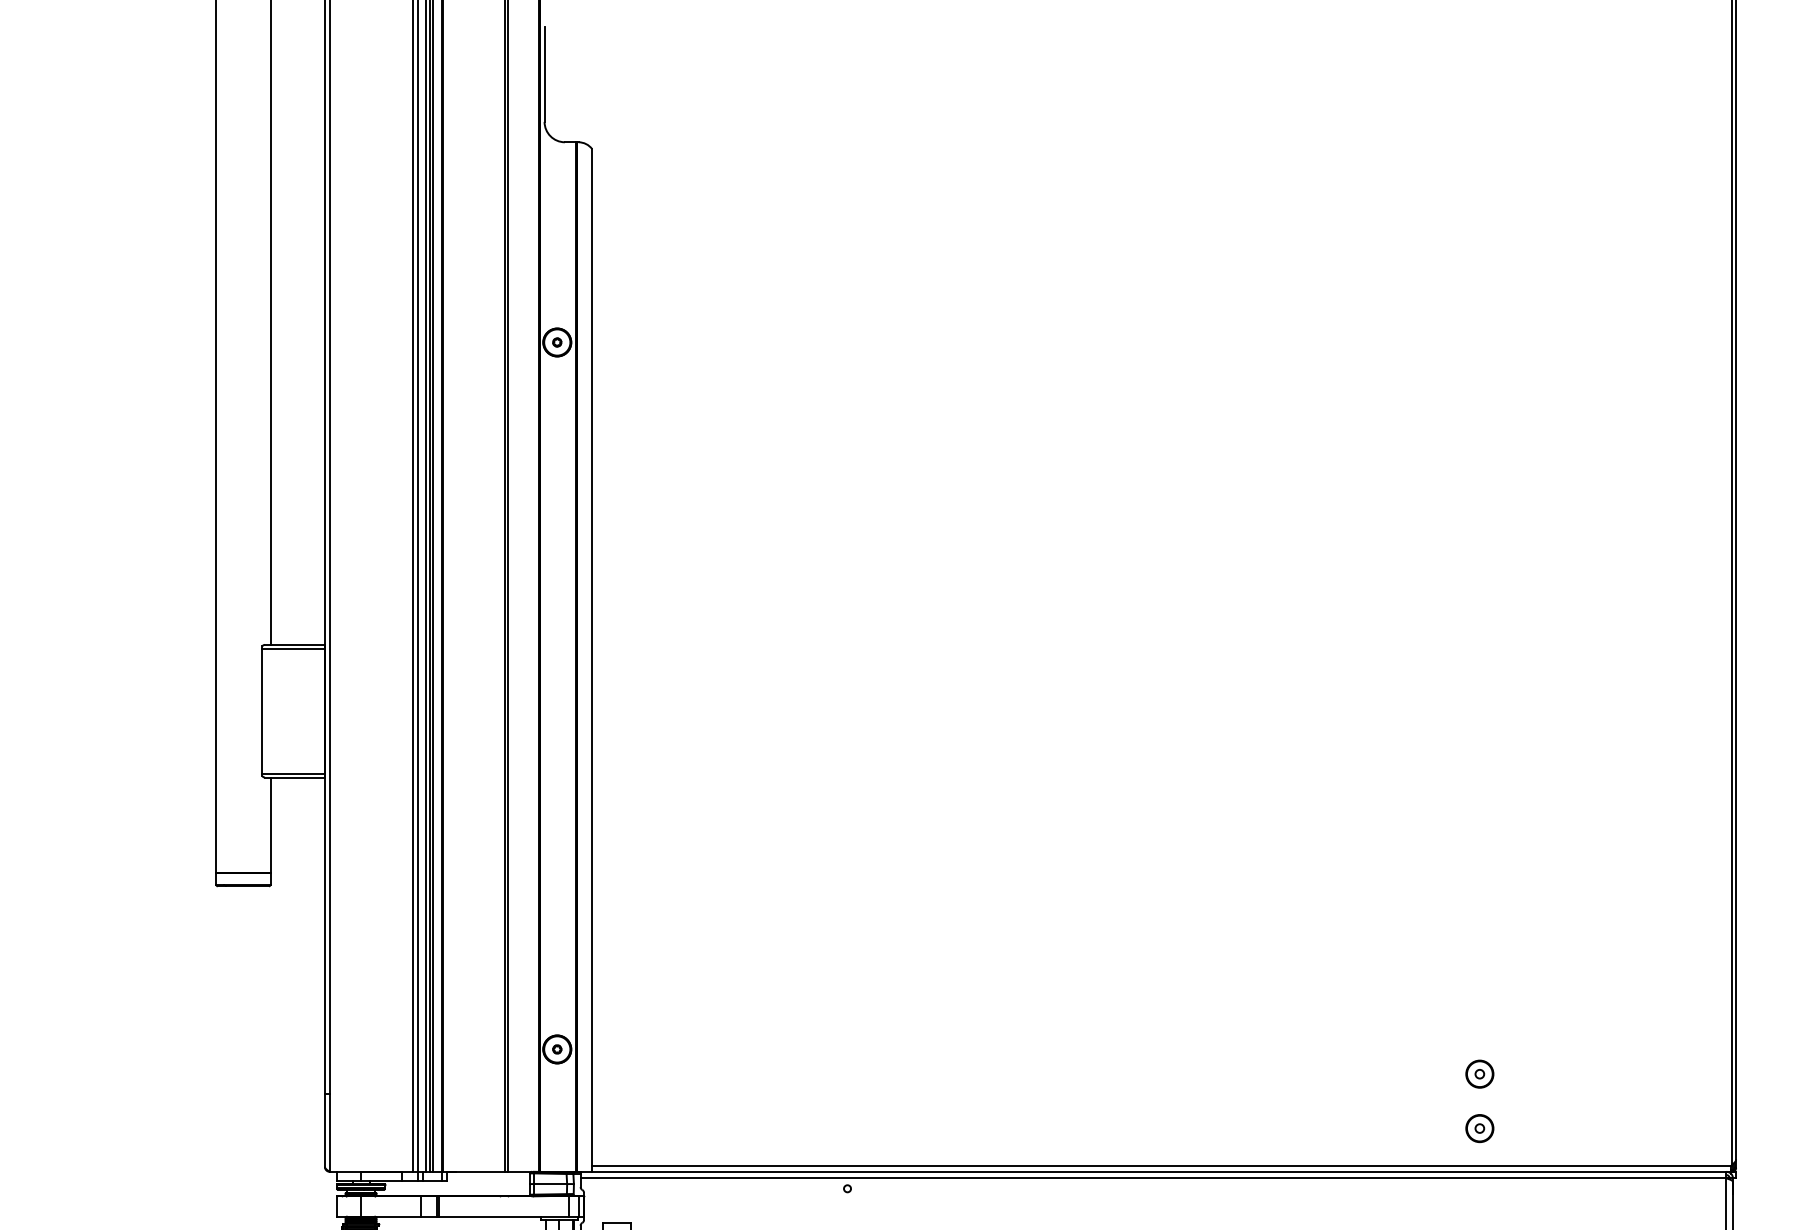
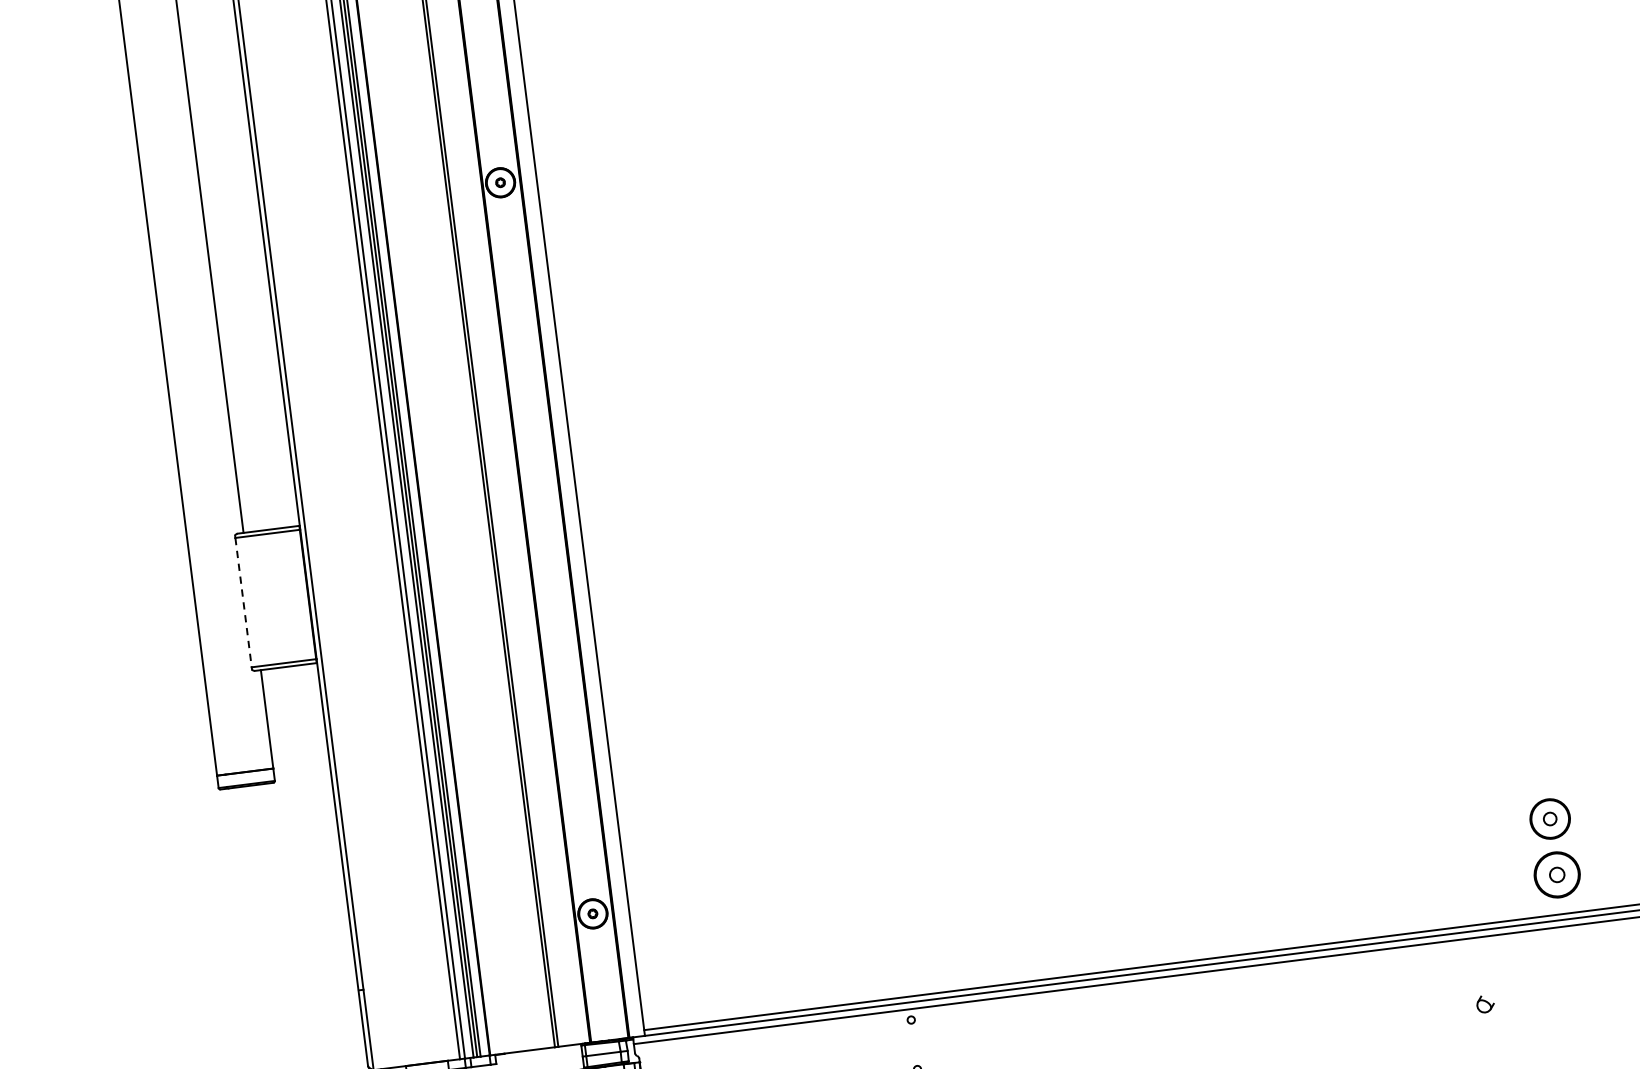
line: (262, 711) -> (243, 602), solid -> dashed
part: (1479, 1073) -> (1549, 818), size x1.4
part: (1479, 1128) -> (1556, 875), size x1.6

